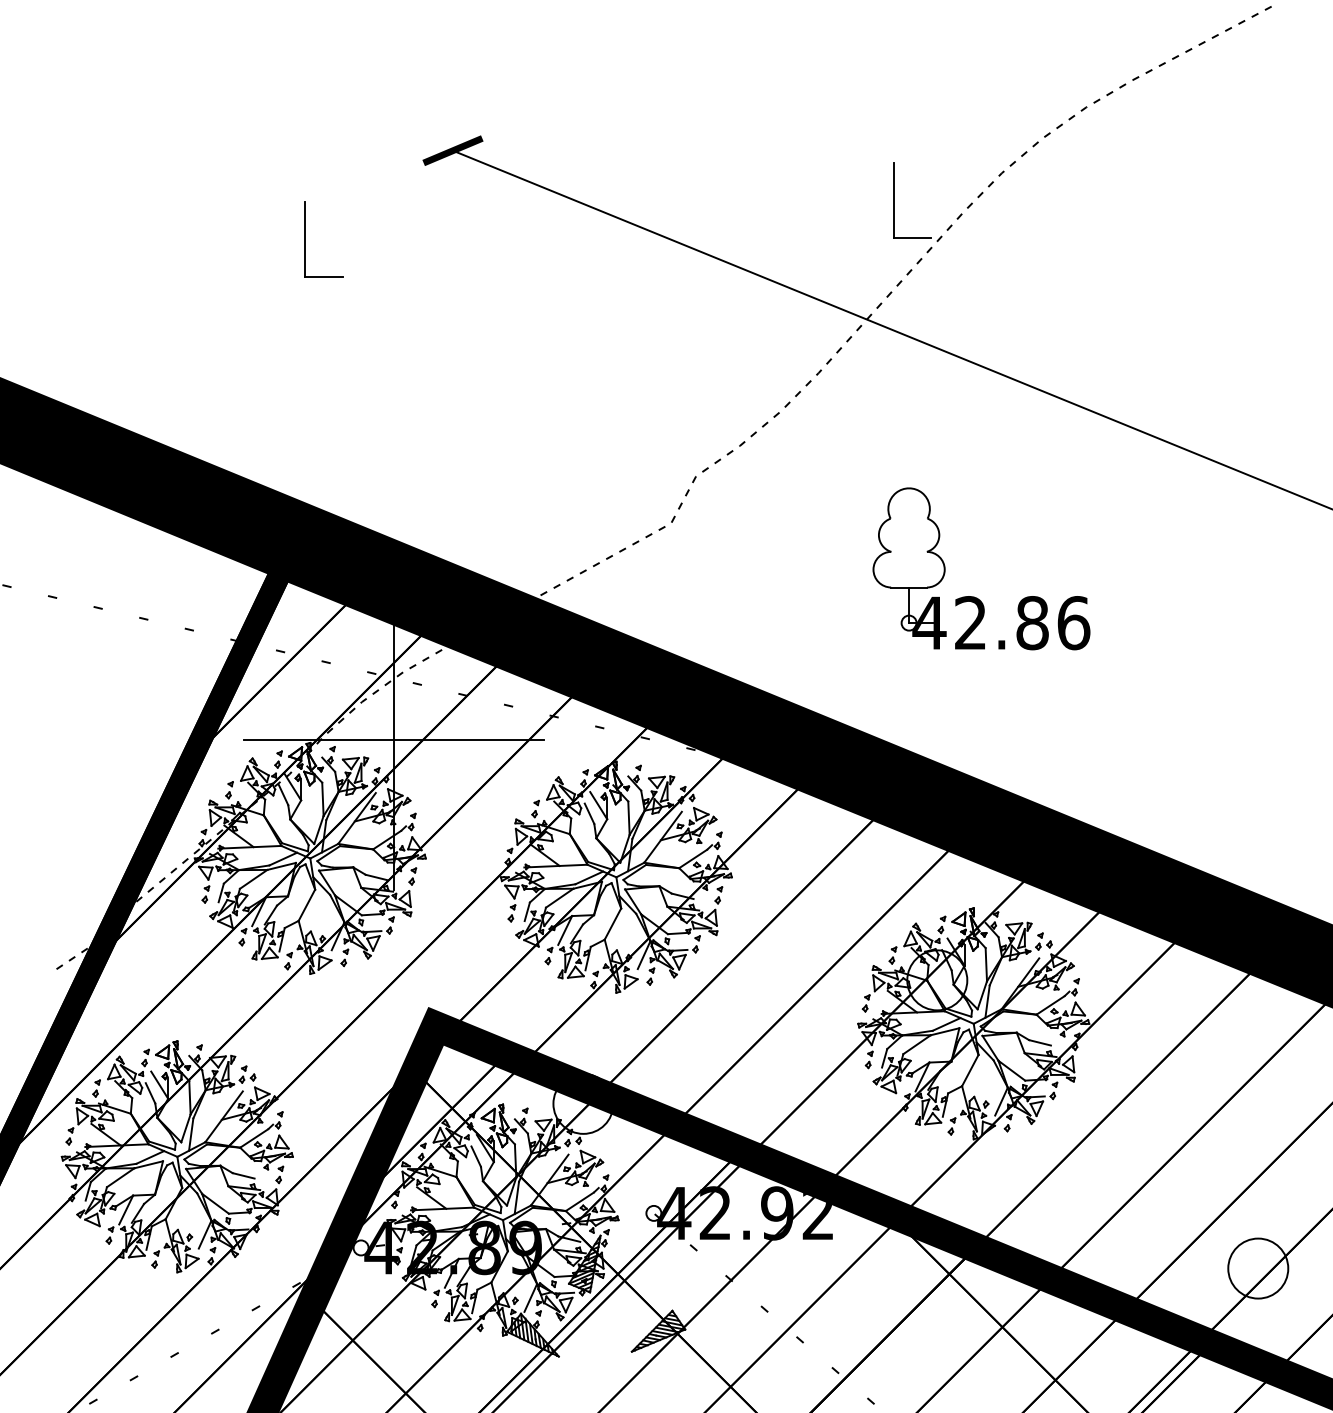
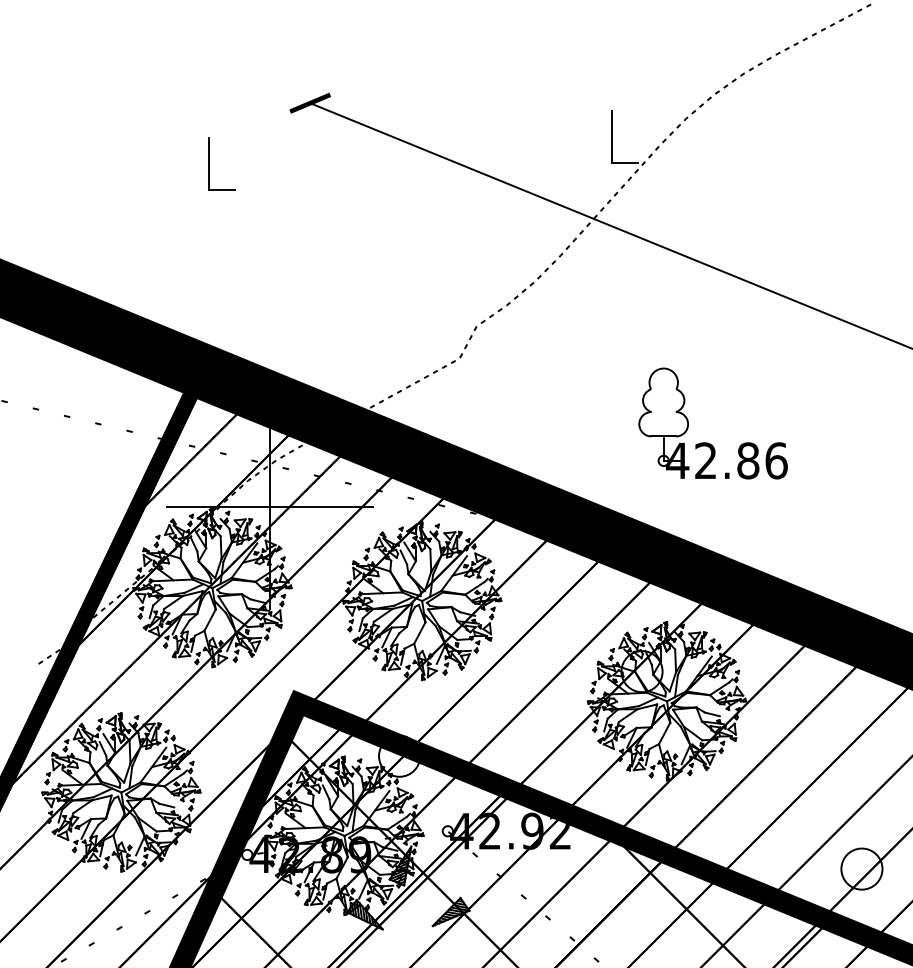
part: (973, 596) -> (707, 442), moved

